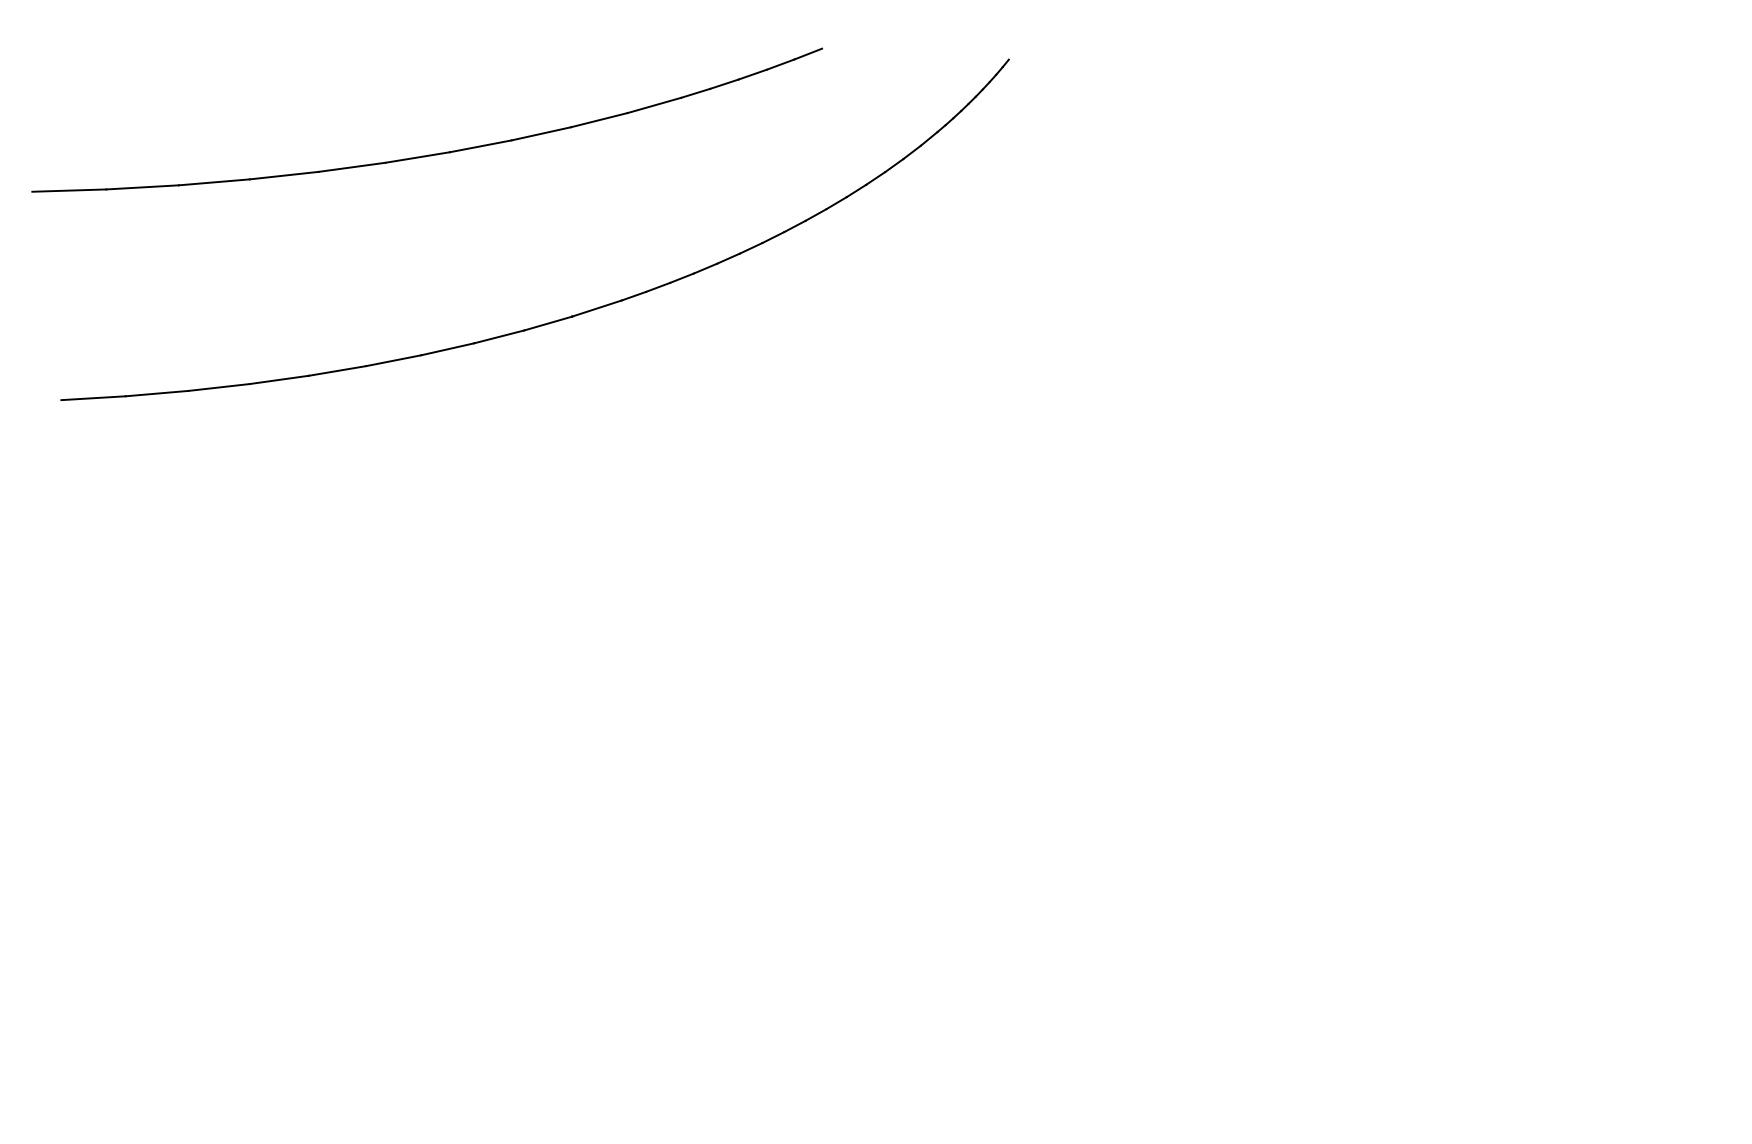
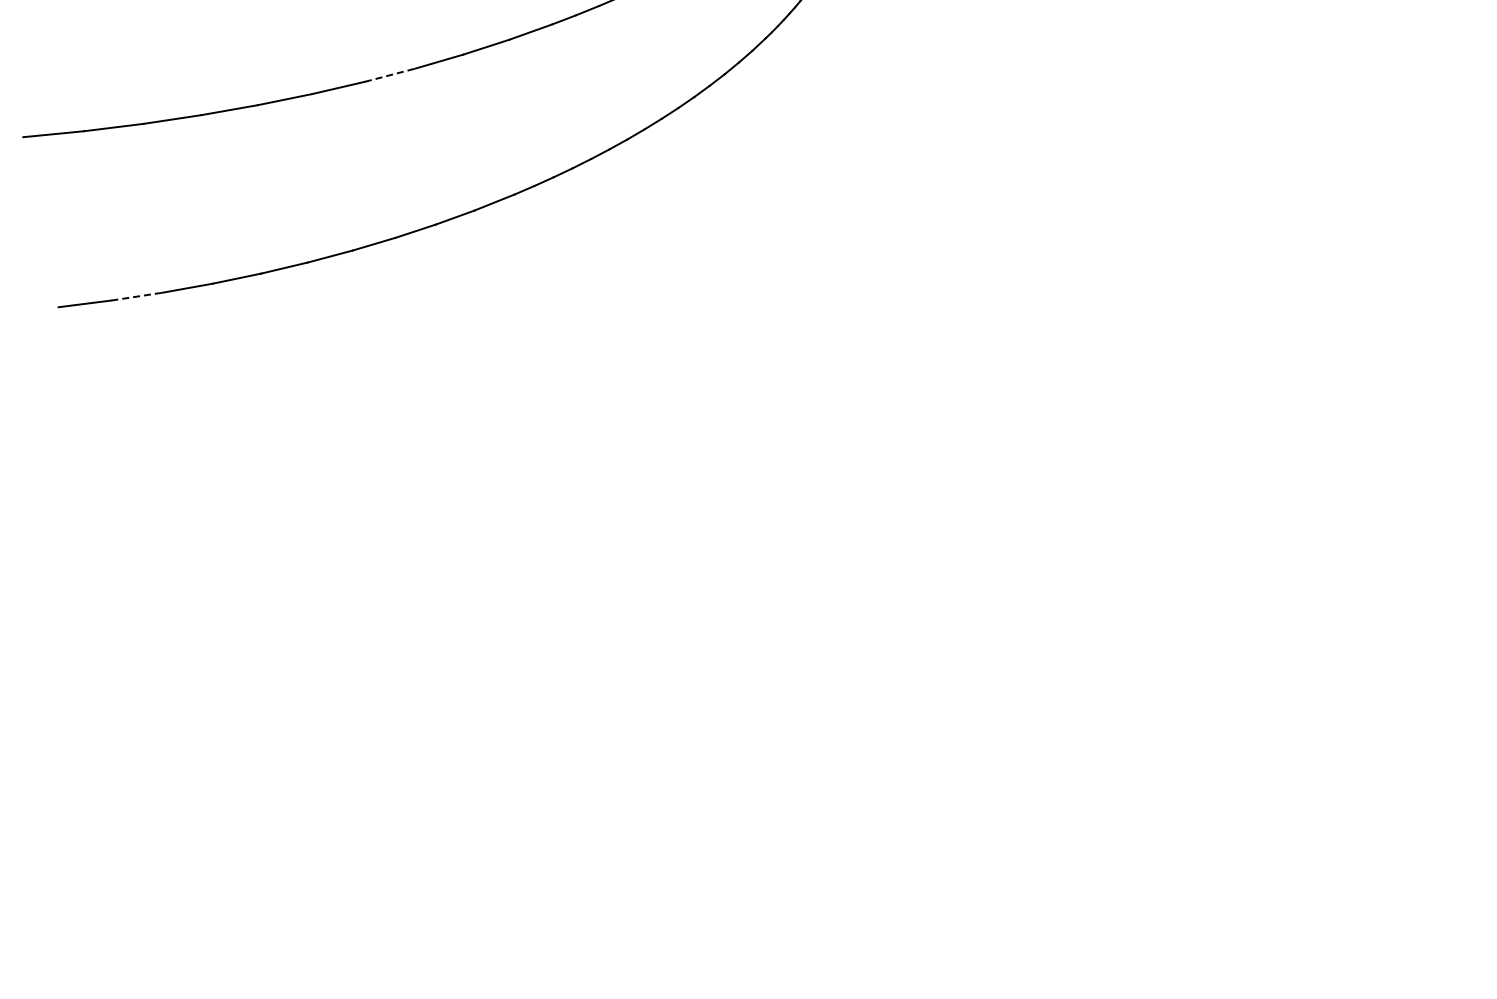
line: (481, 146) -> (390, 75), solid -> dashed
line: (157, 393) -> (137, 296), solid -> dashed

